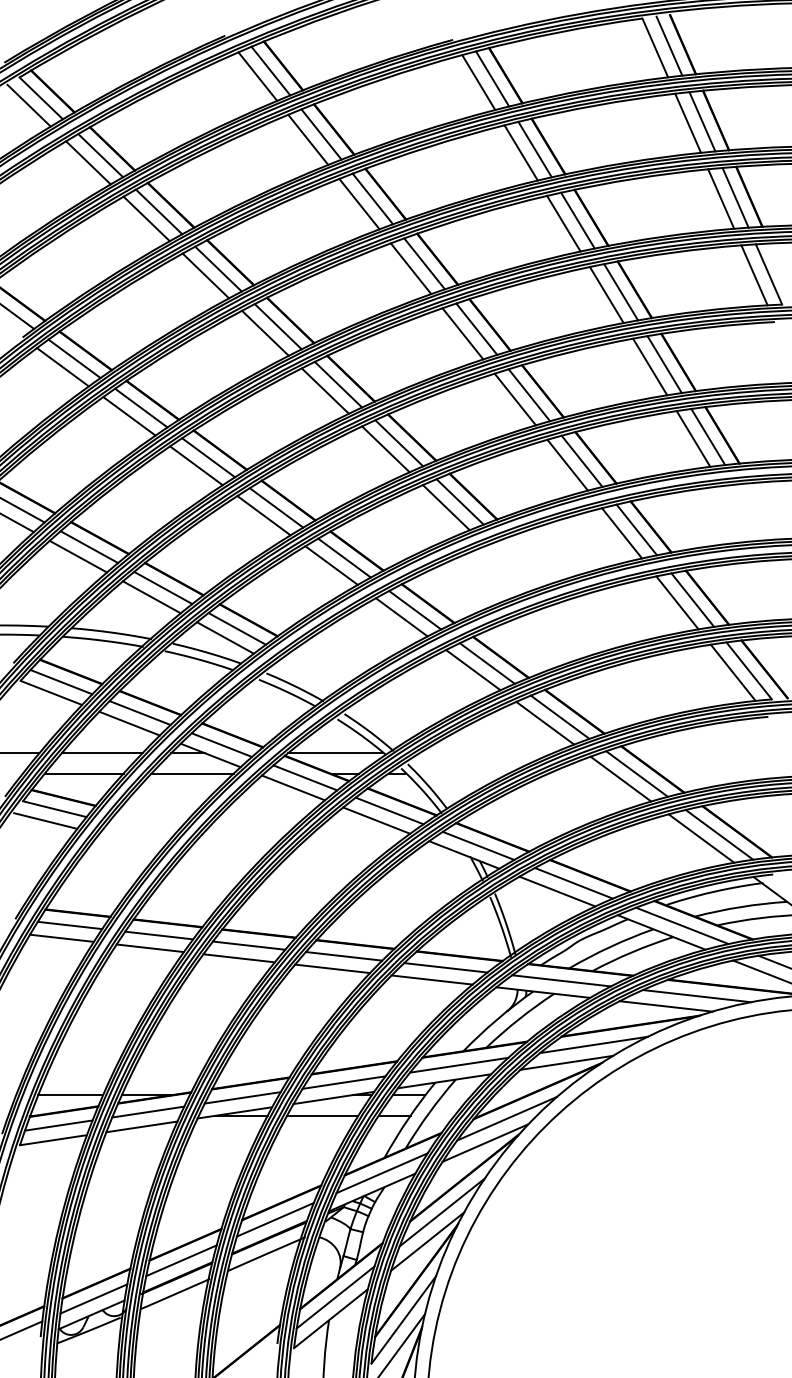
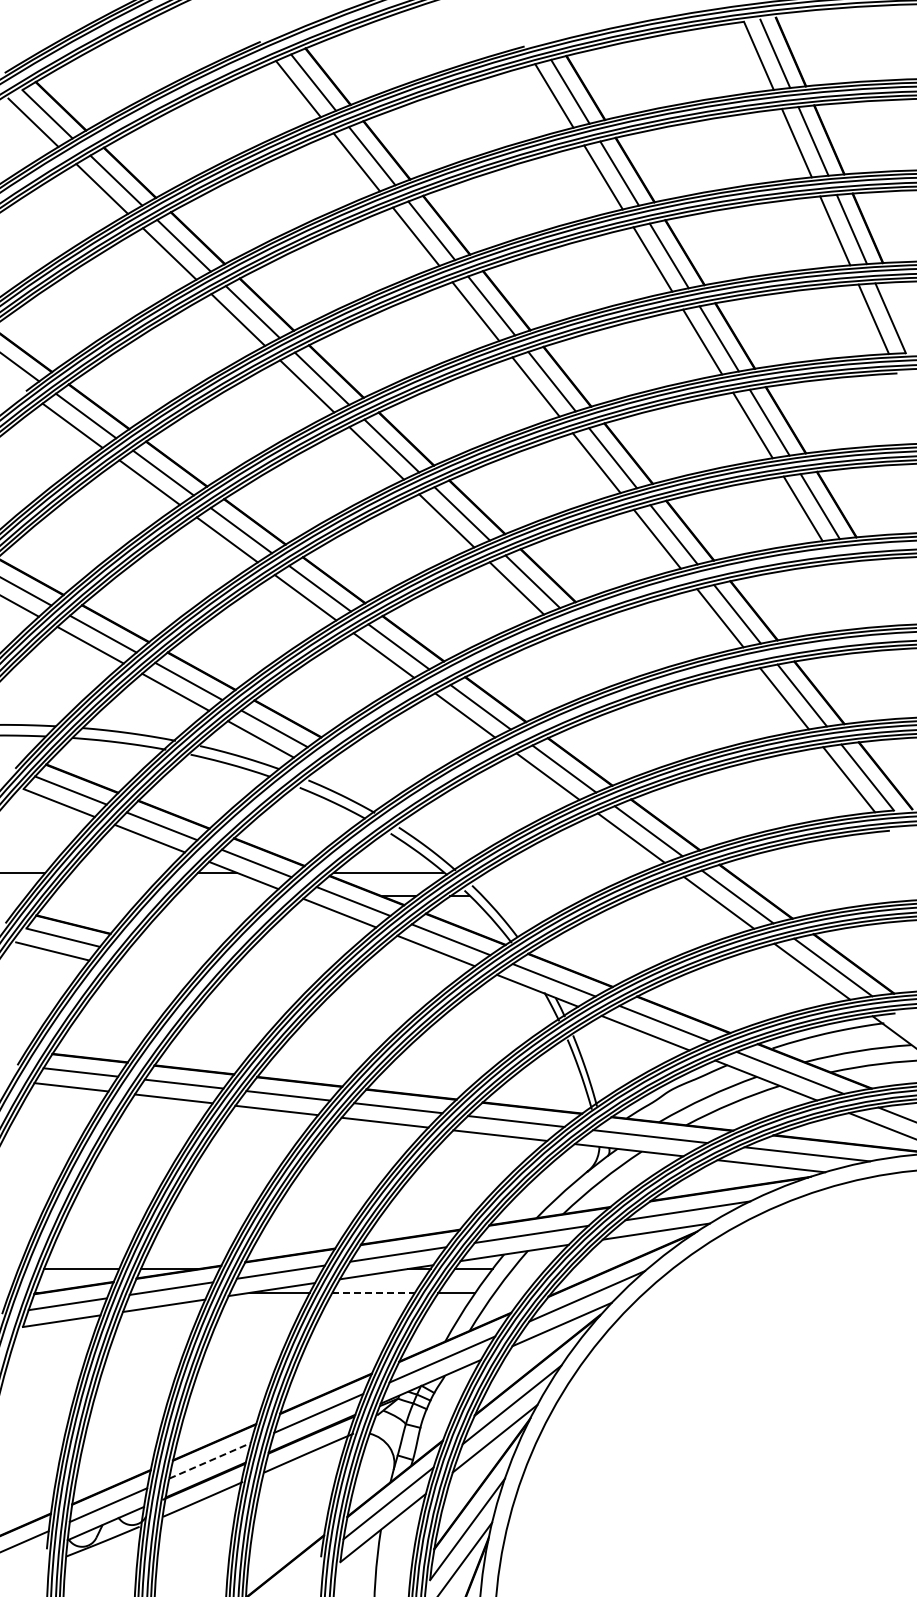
line: (102, 752) -> (118, 872), removed
line: (83, 773) -> (96, 896), removed
line: (192, 773) -> (222, 896), removed
line: (323, 1115) -> (374, 1292), solid -> dashed
line: (181, 1260) -> (210, 1460), solid -> dashed

